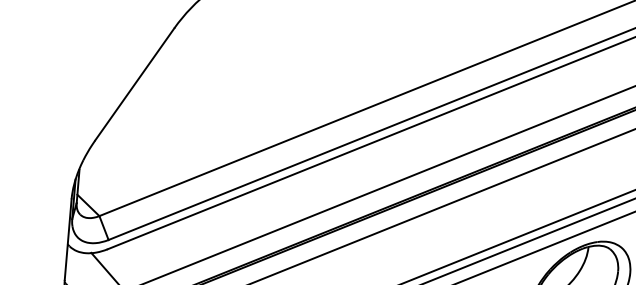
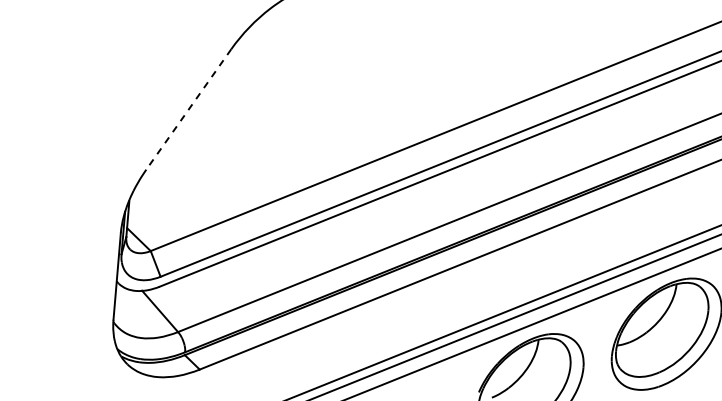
line: (134, 84) -> (188, 109), solid -> dashed

